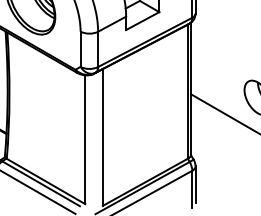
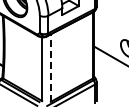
line: (102, 138) -> (50, 68), solid -> dashed

